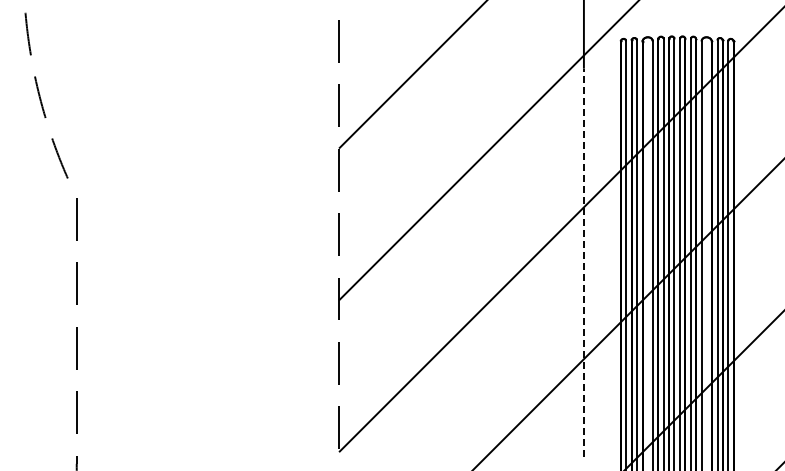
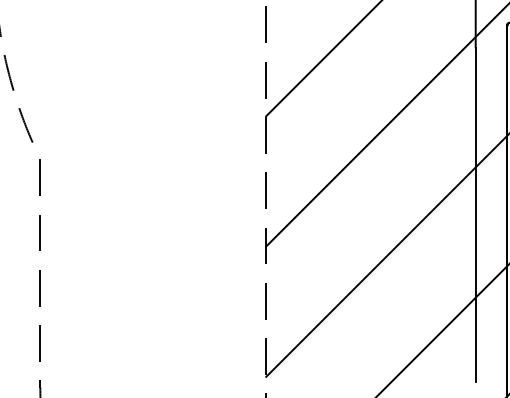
line: (583, 262) -> (475, 214), dashed -> solid

